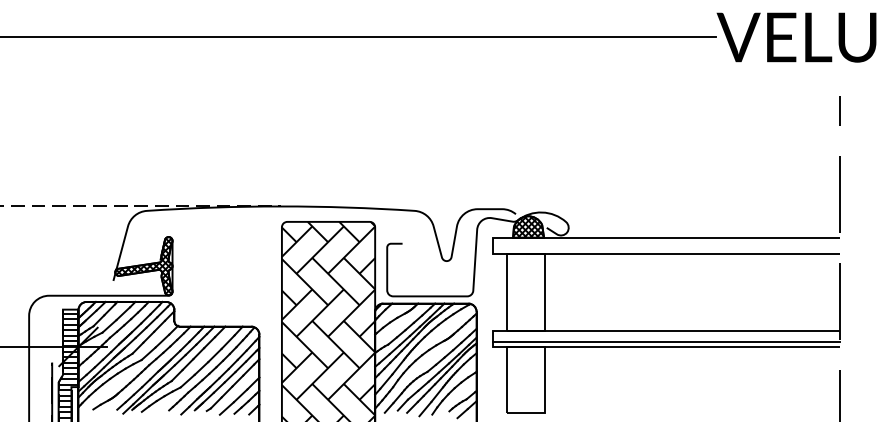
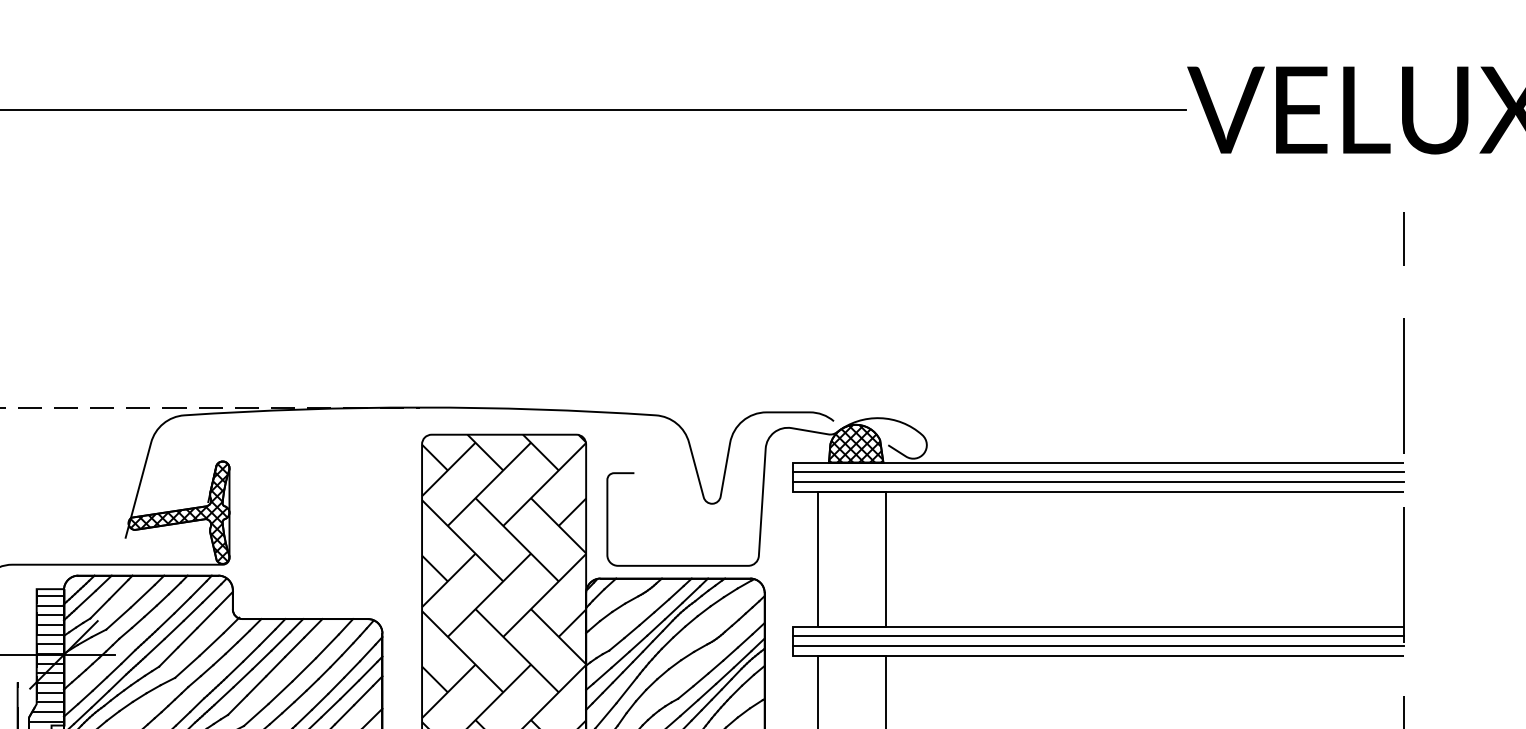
line: (665, 243) -> (1097, 472), added
line: (665, 248) -> (1097, 481), added
line: (665, 336) -> (1097, 636), added

